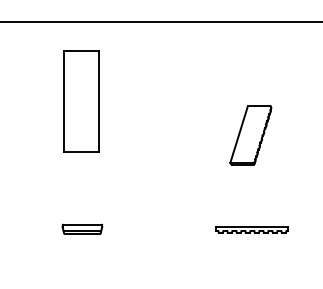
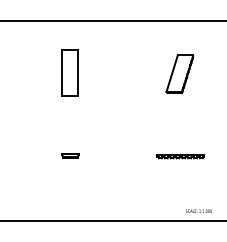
part: (80, 100) -> (69, 72), size x0.71
part: (250, 136) -> (179, 74), moved
part: (82, 228) -> (70, 155), size x0.62

